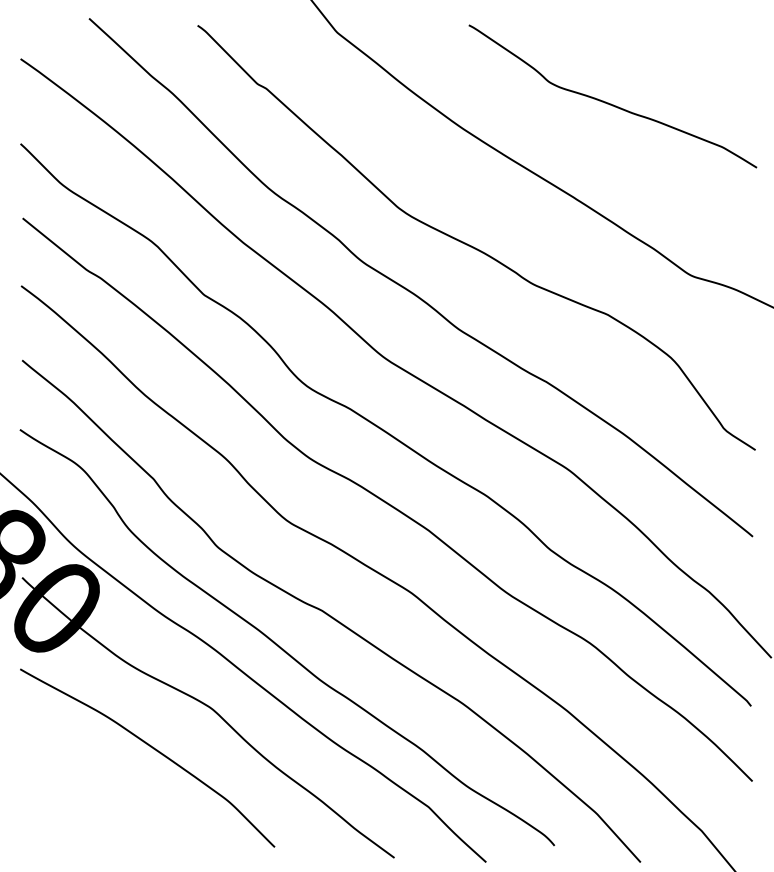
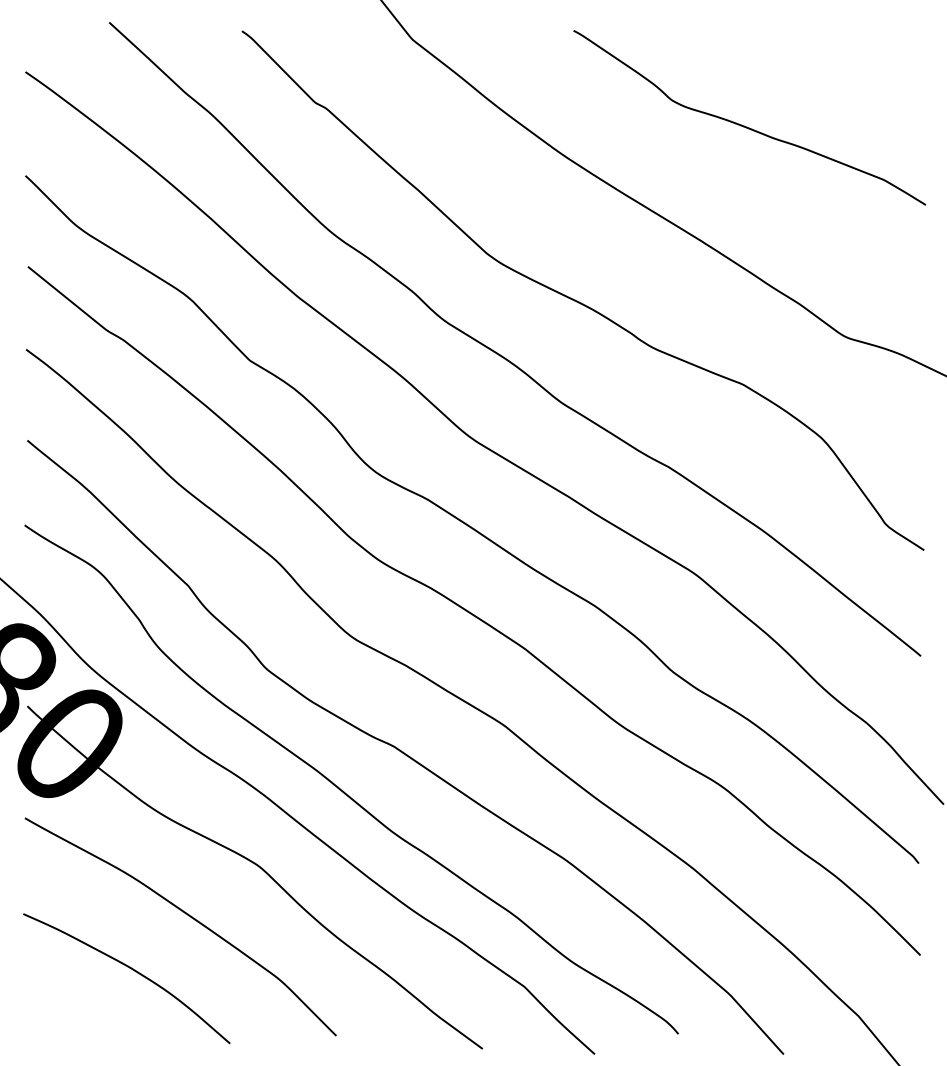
curve: (108, 793) -> (132, 970), added

